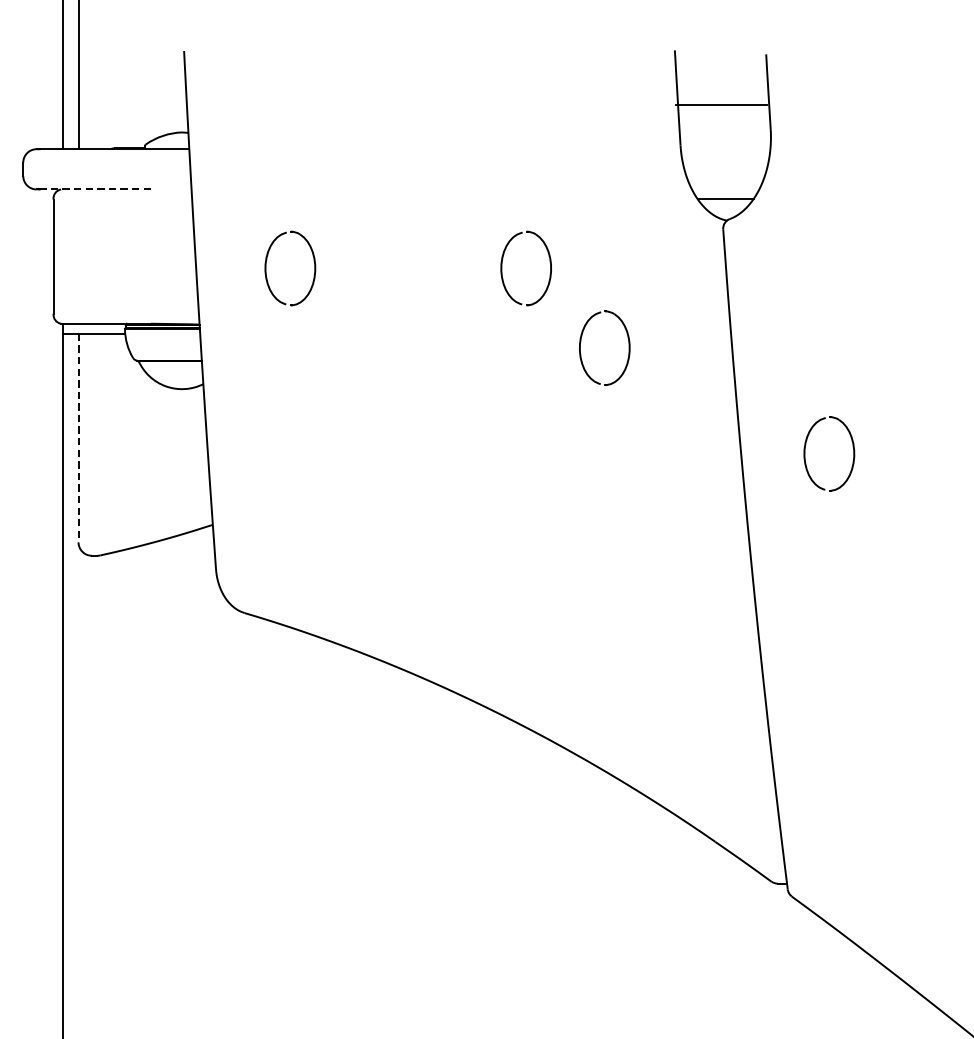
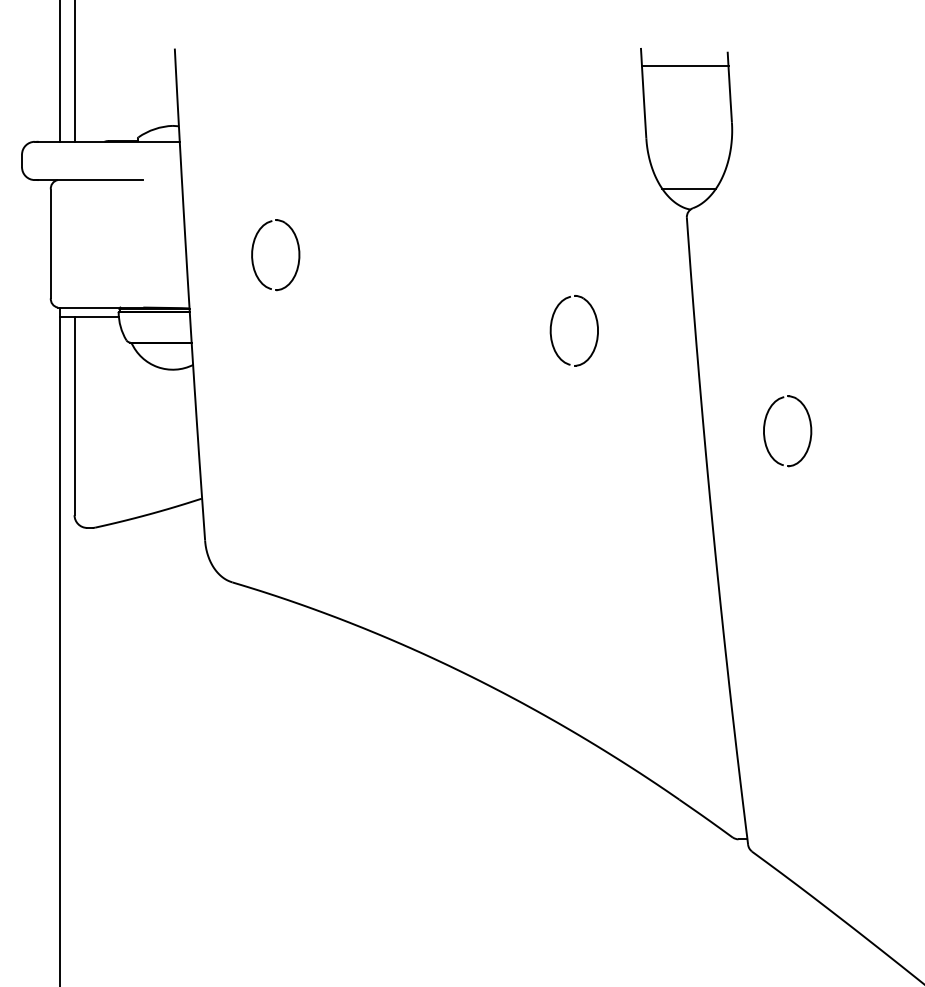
line: (721, 104) -> (685, 65), moved
line: (95, 189) -> (90, 180), dashed -> solid
part: (502, 266) -> (477, 253), removed
line: (78, 438) -> (74, 416), dashed -> solid

